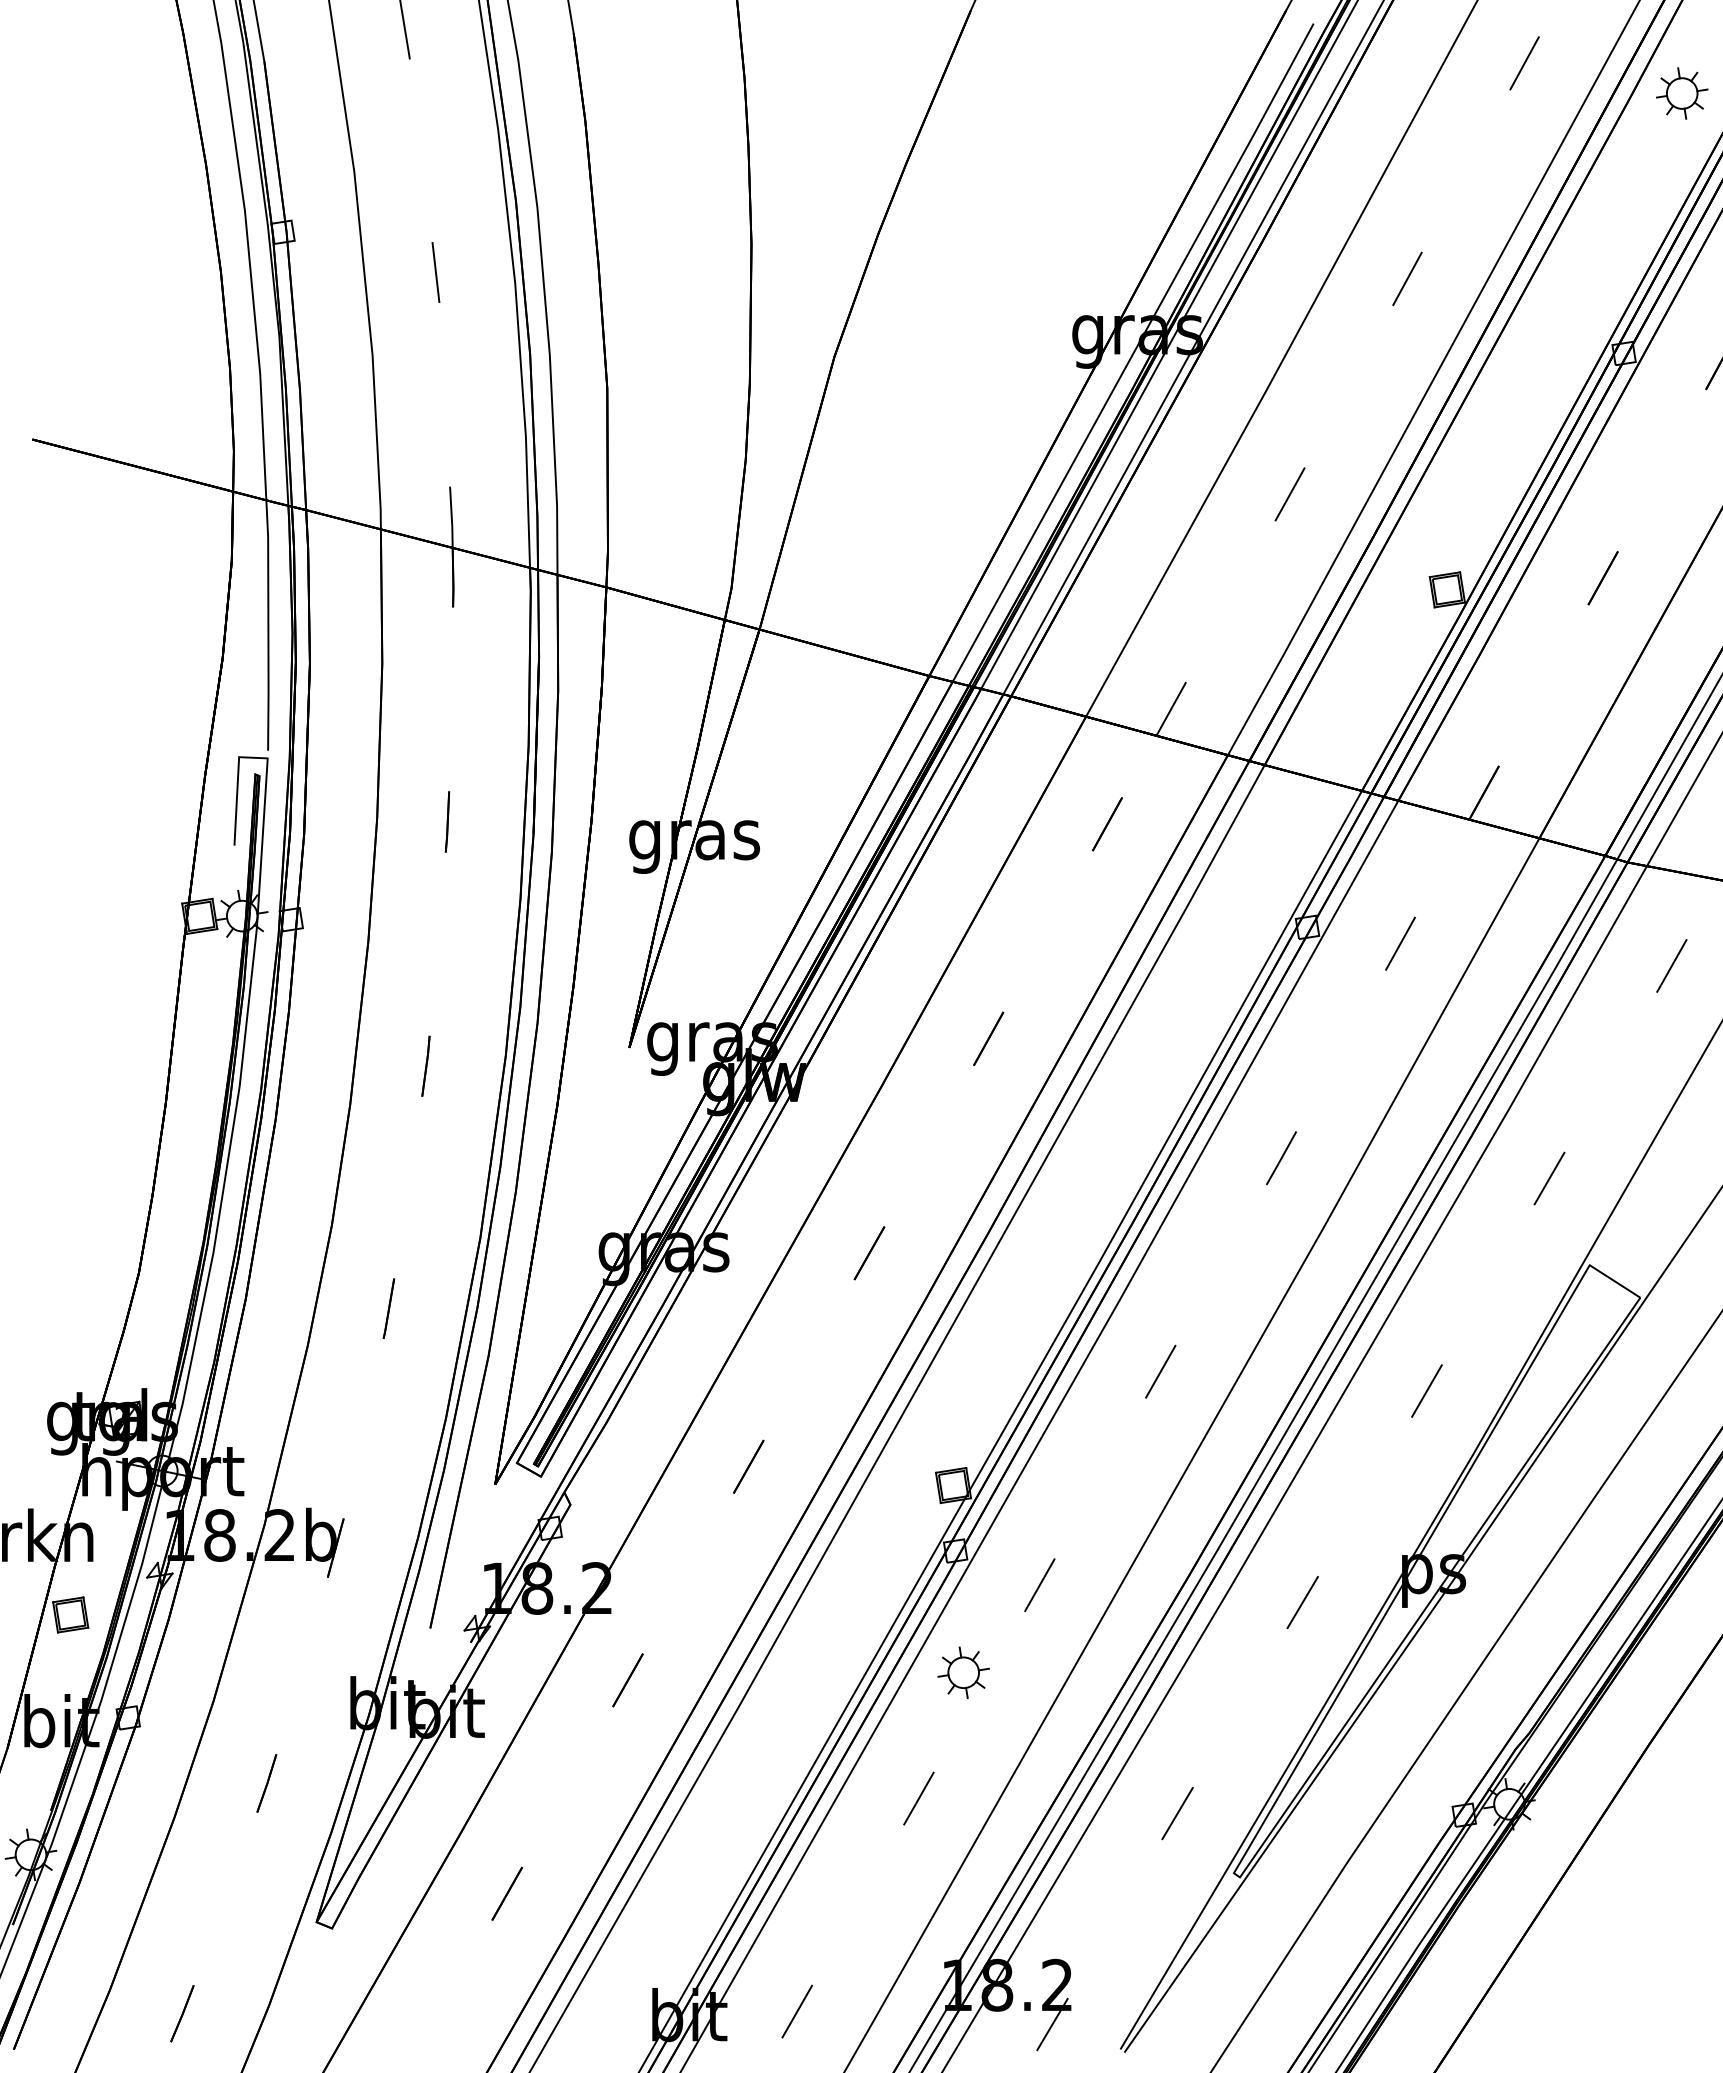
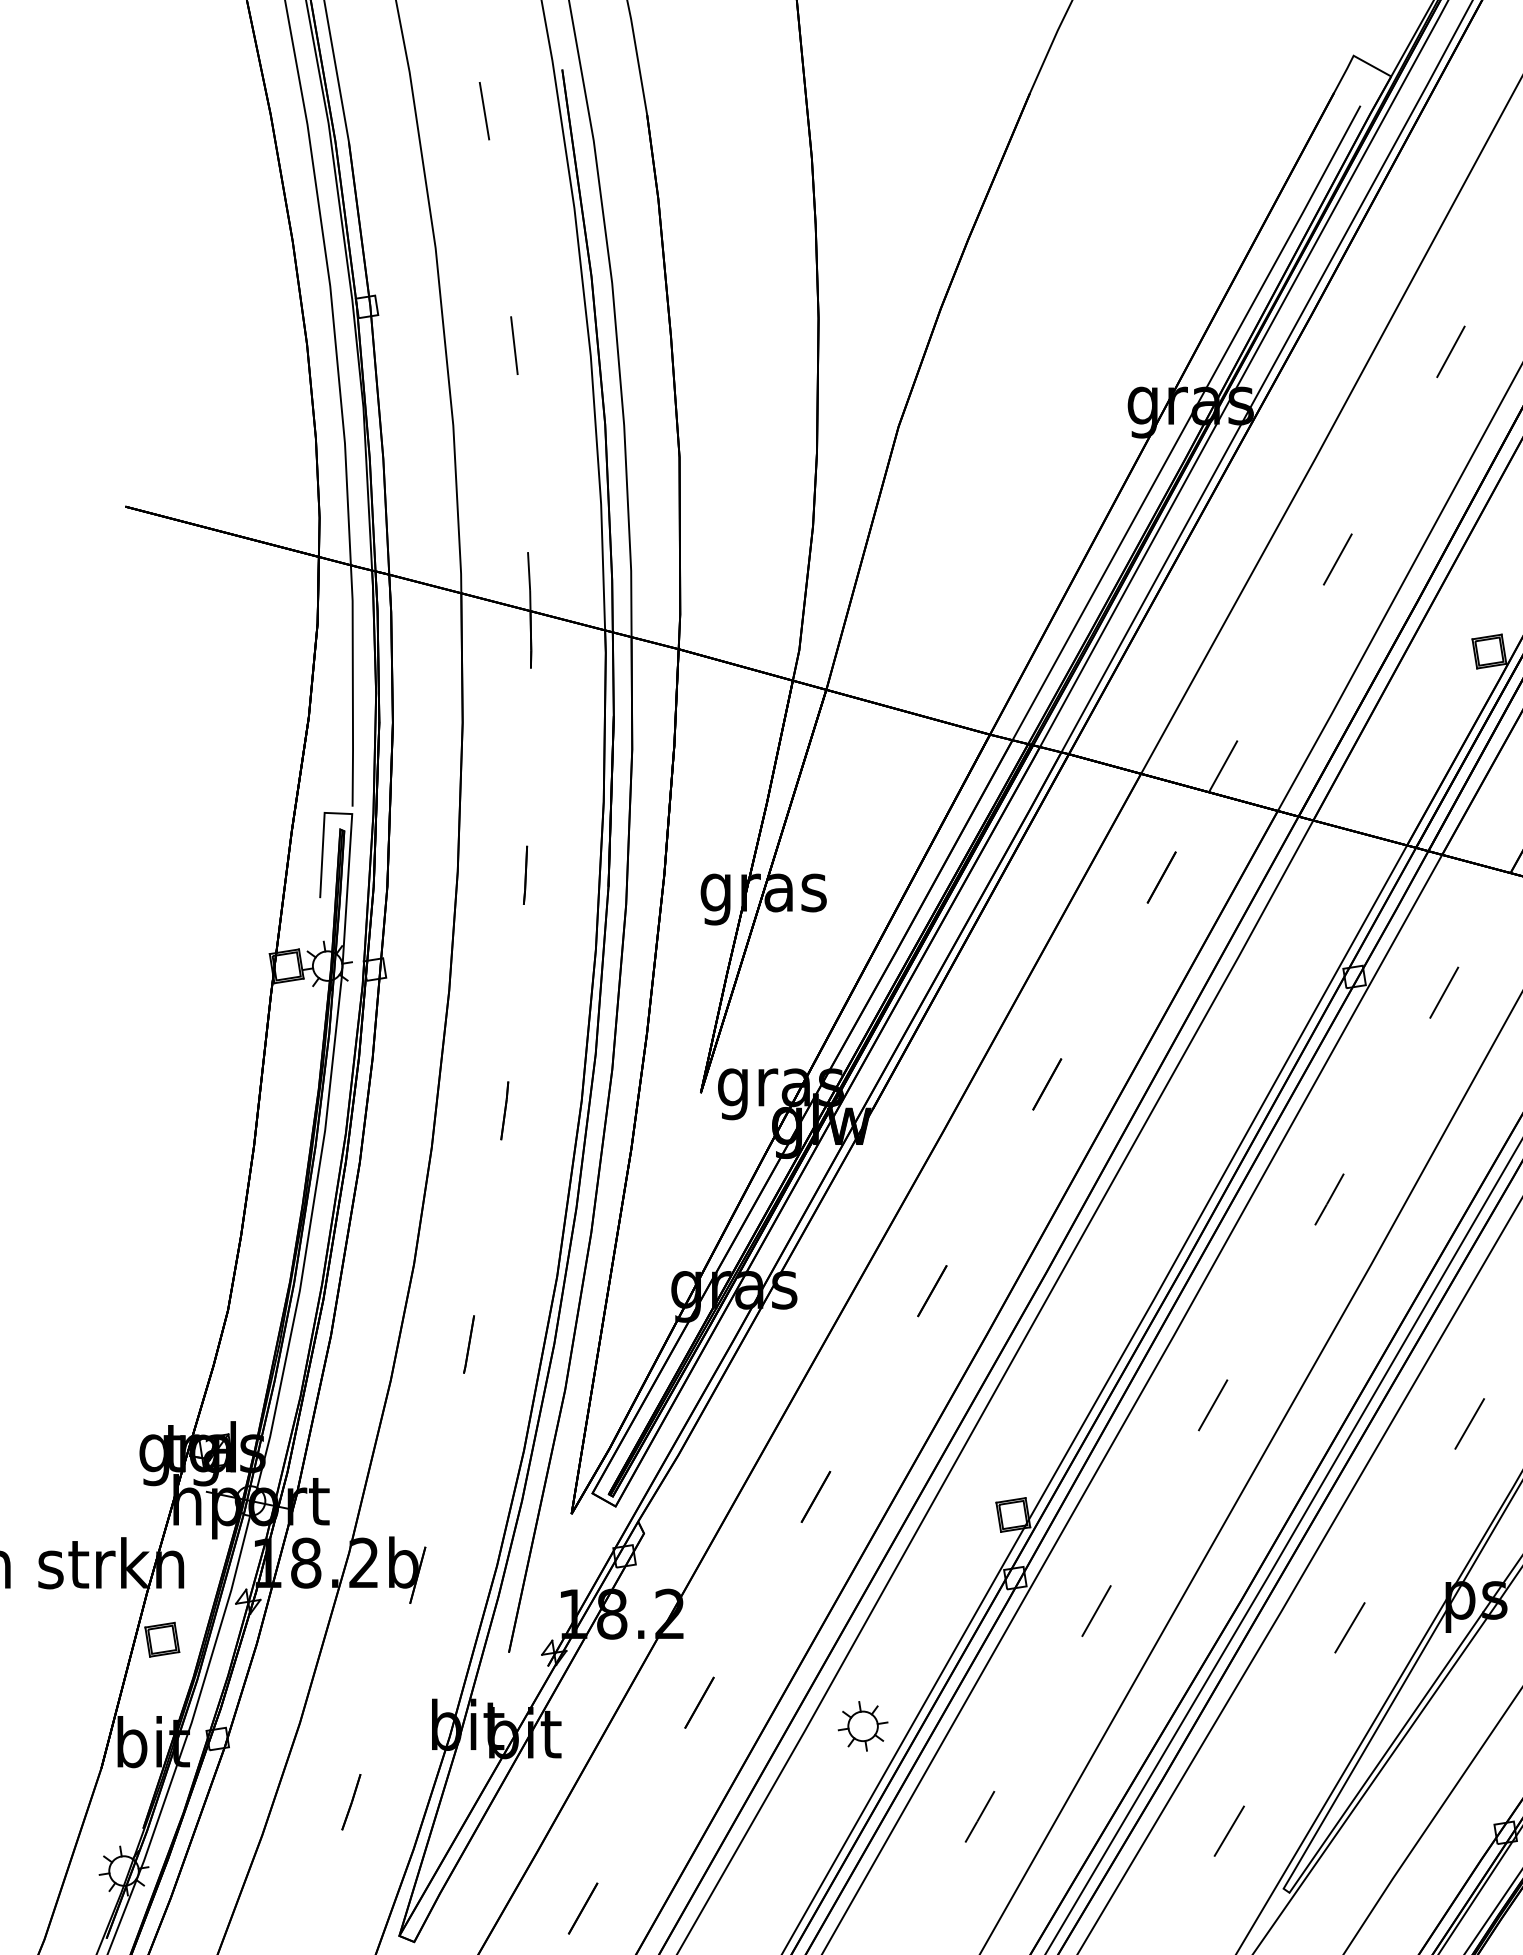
part: (963, 1672) -> (862, 1726), moved

